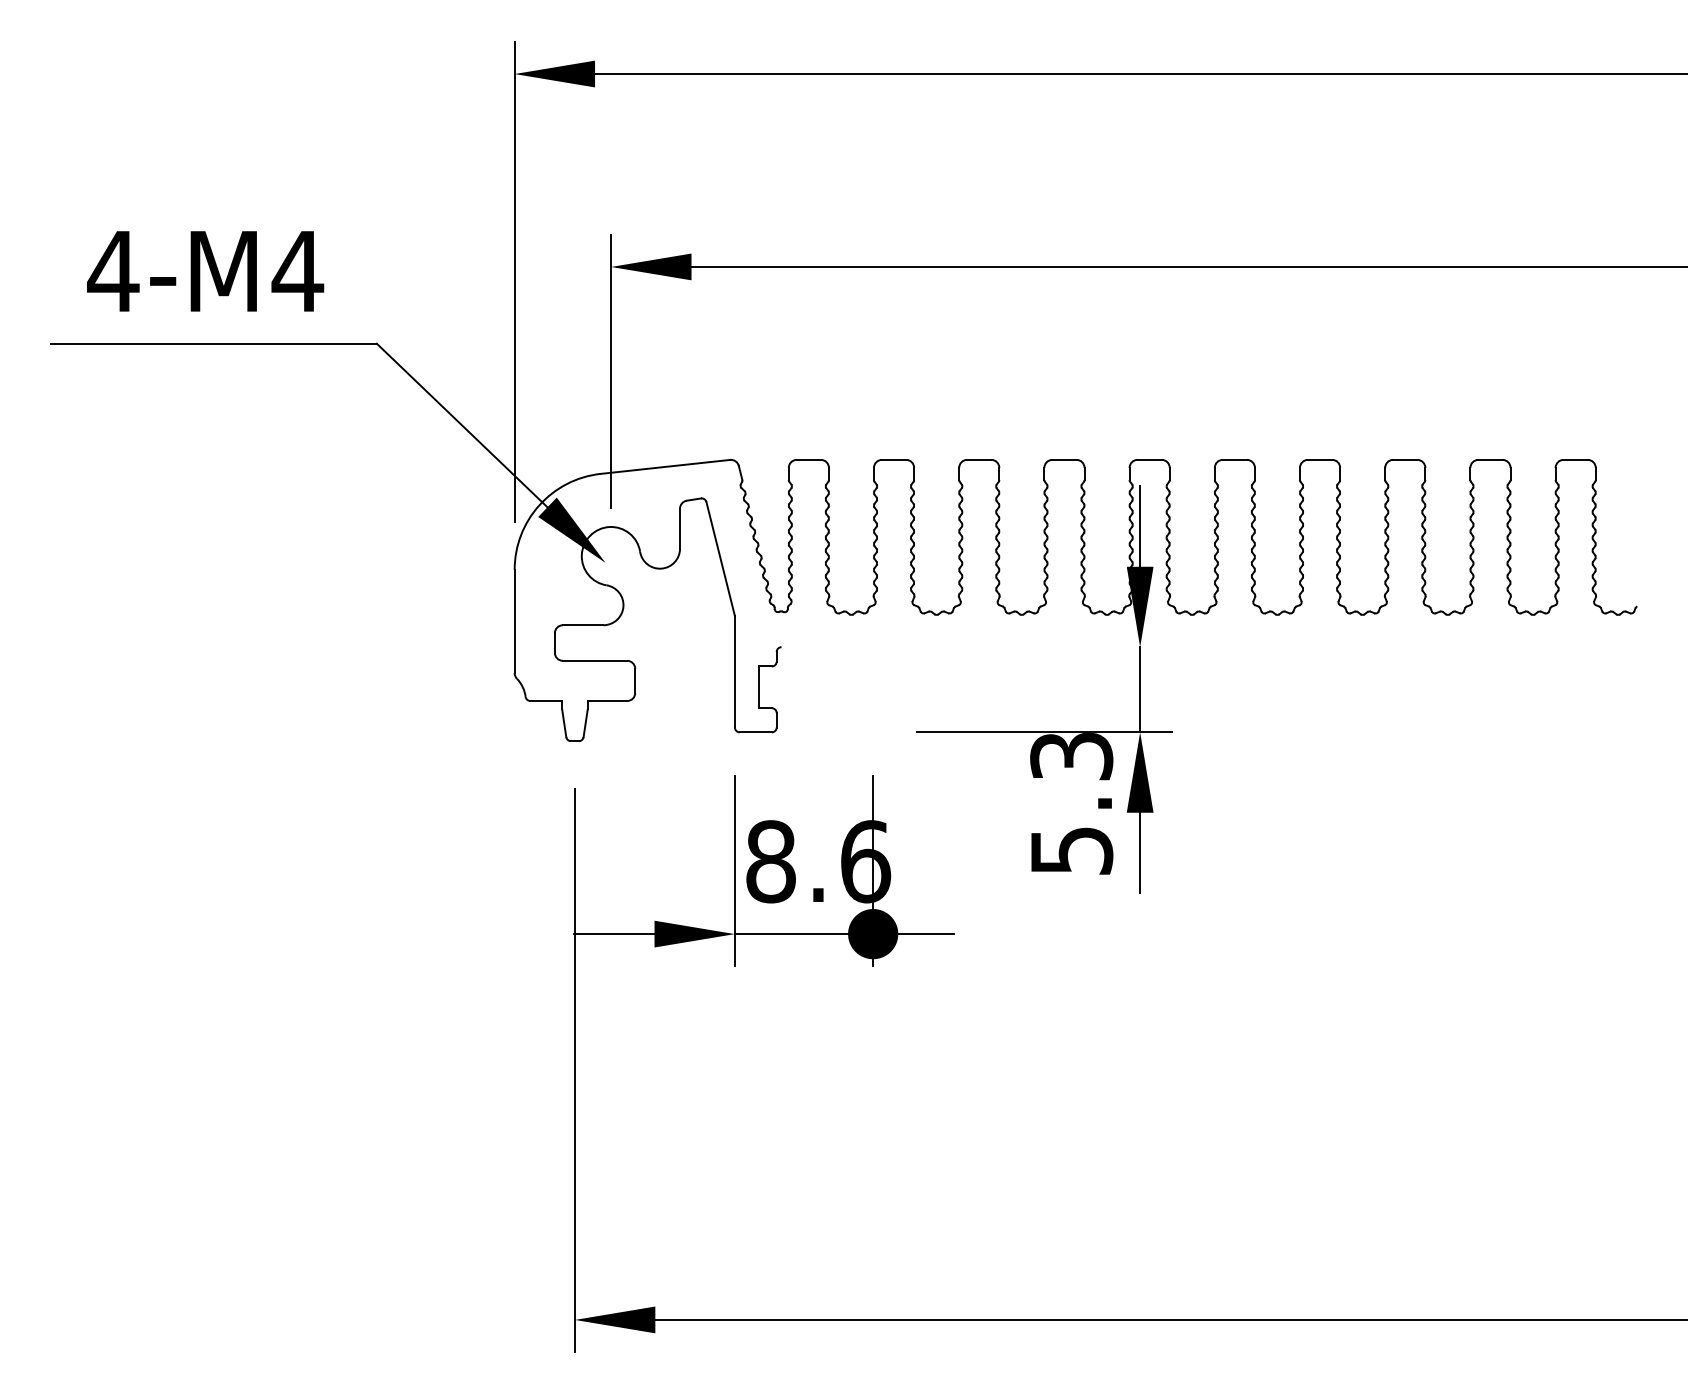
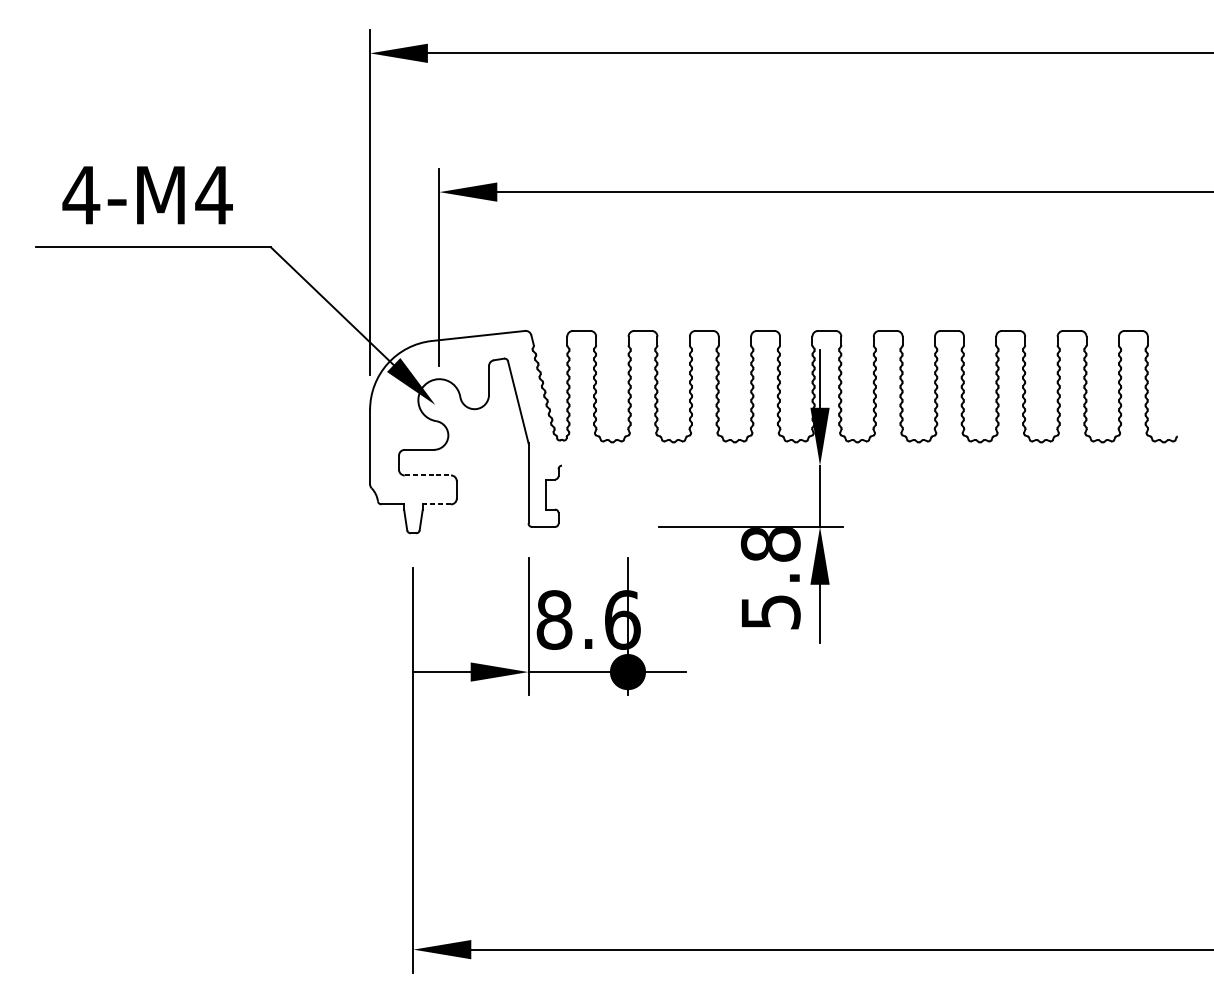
line: (595, 660) -> (428, 475), solid -> dashed
line: (607, 701) -> (436, 504), solid -> dashed
text: (1071, 756) -> (770, 544), 5.3 -> 5.8

